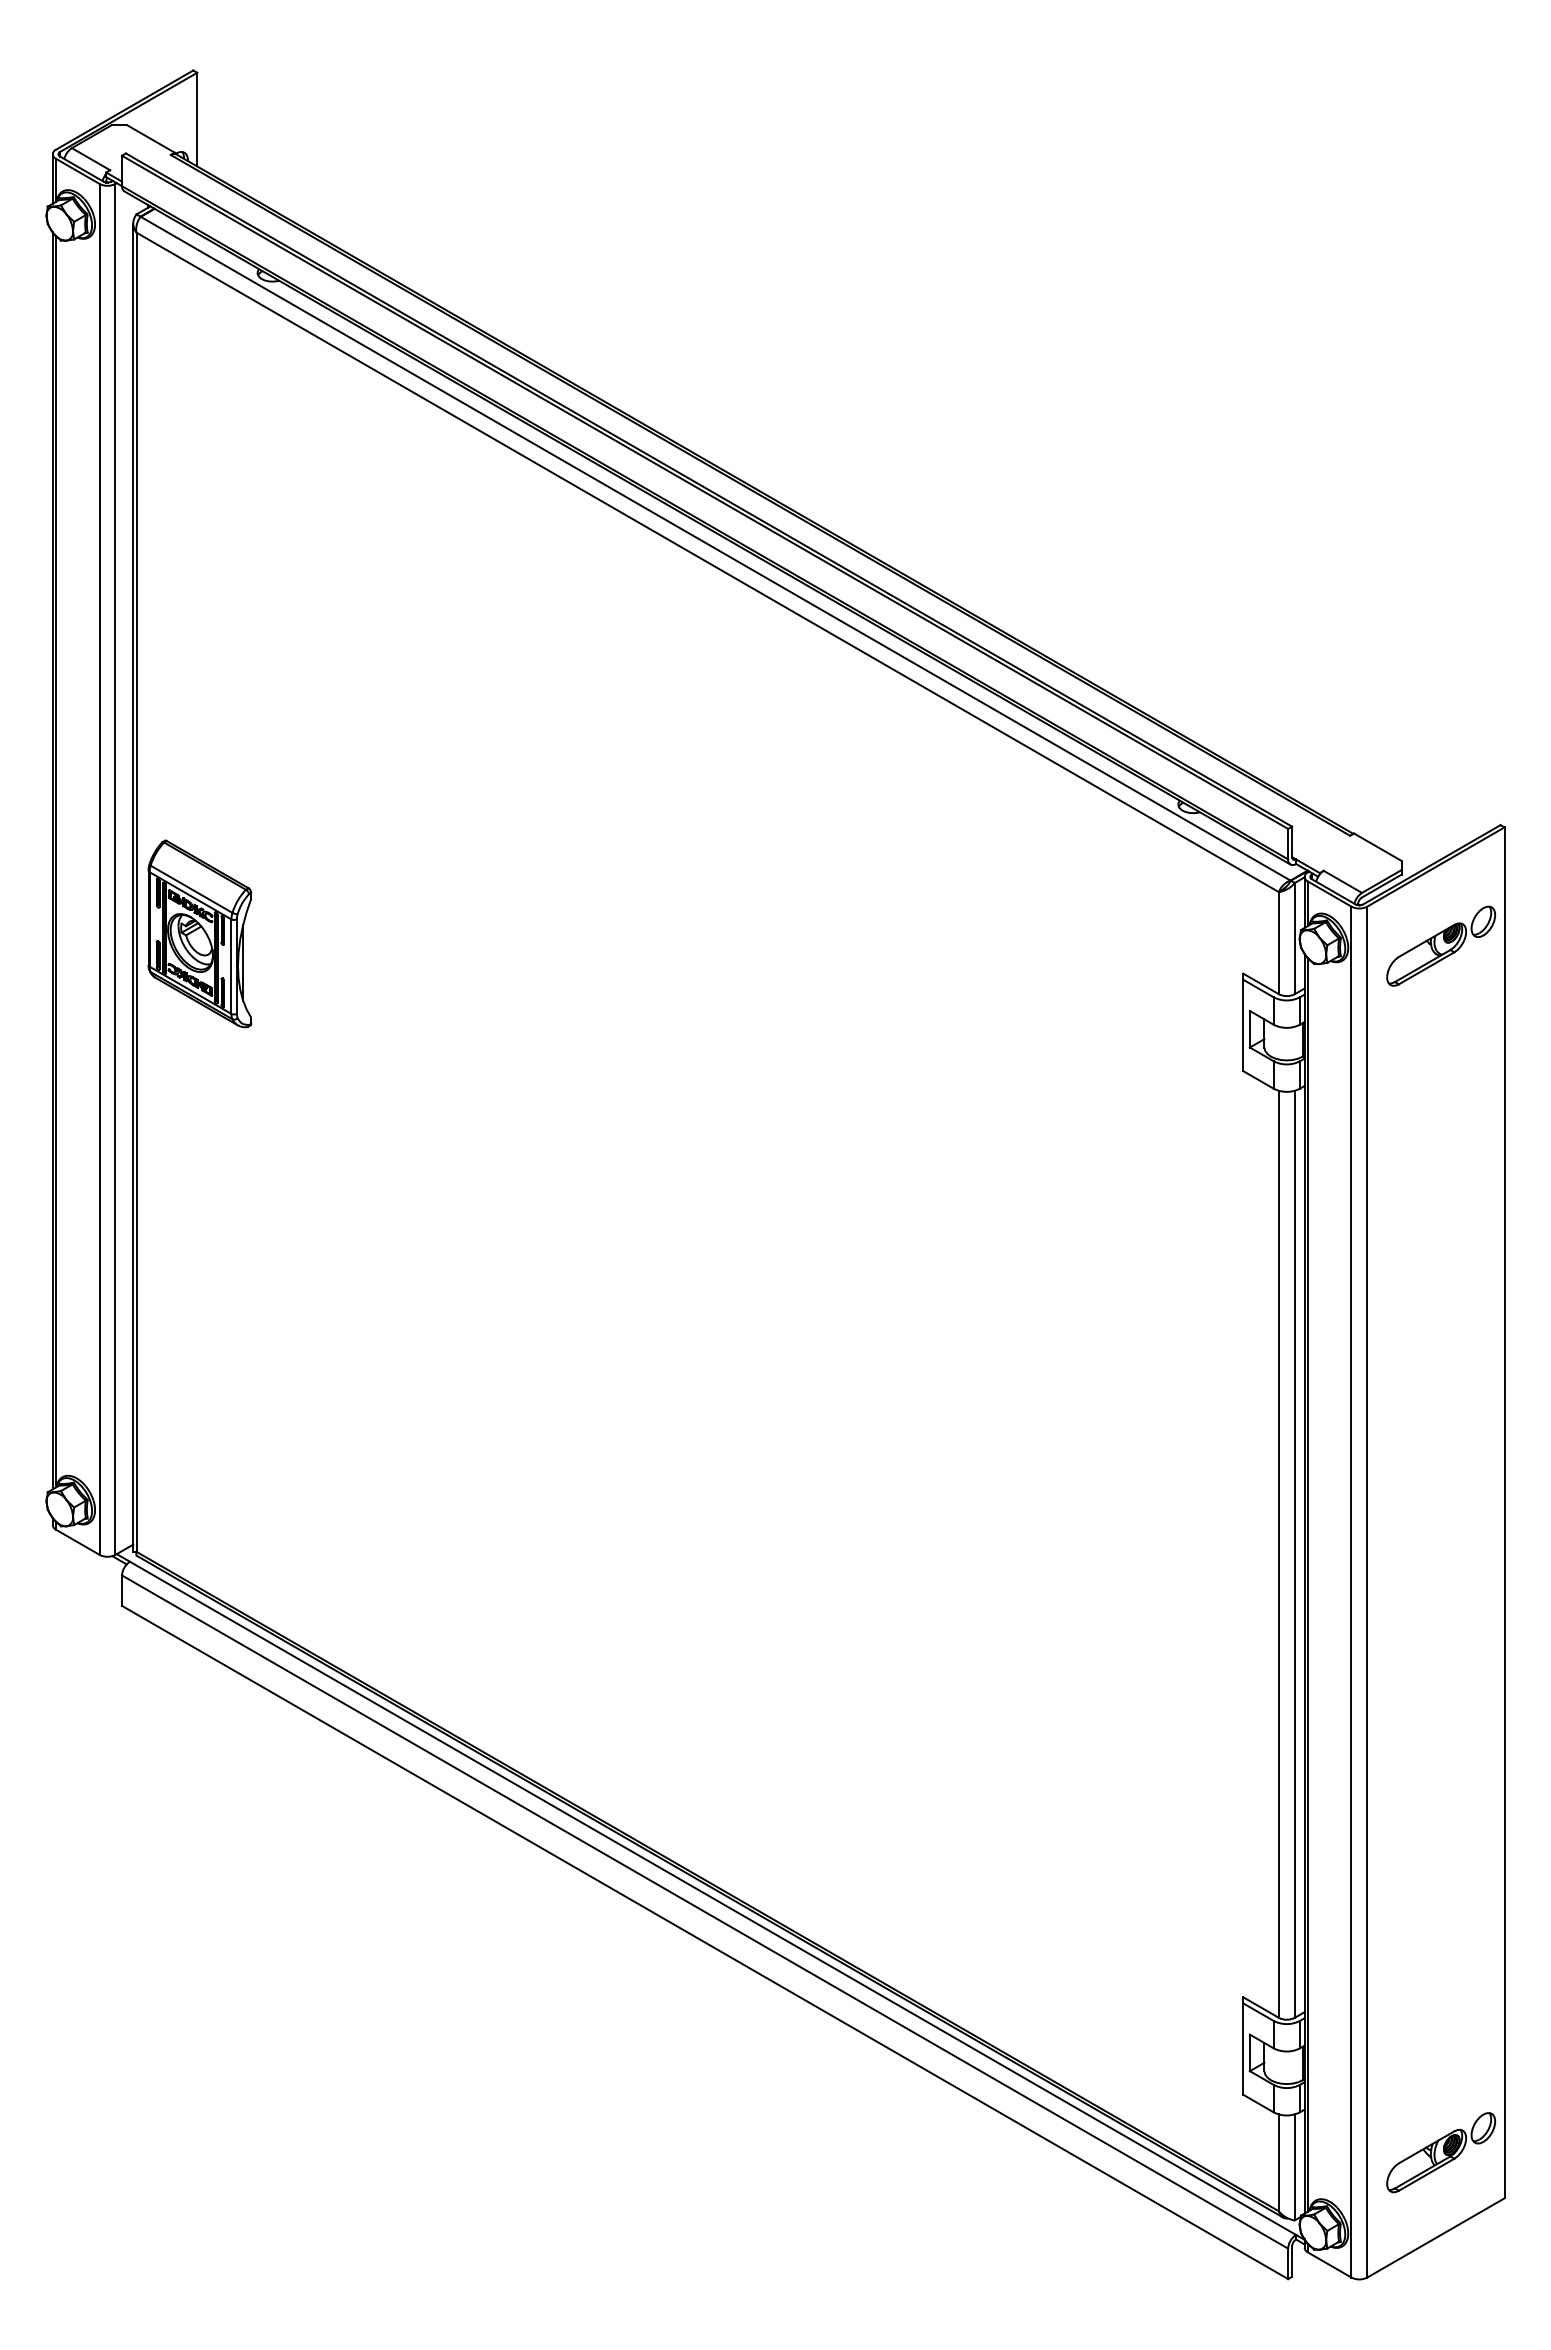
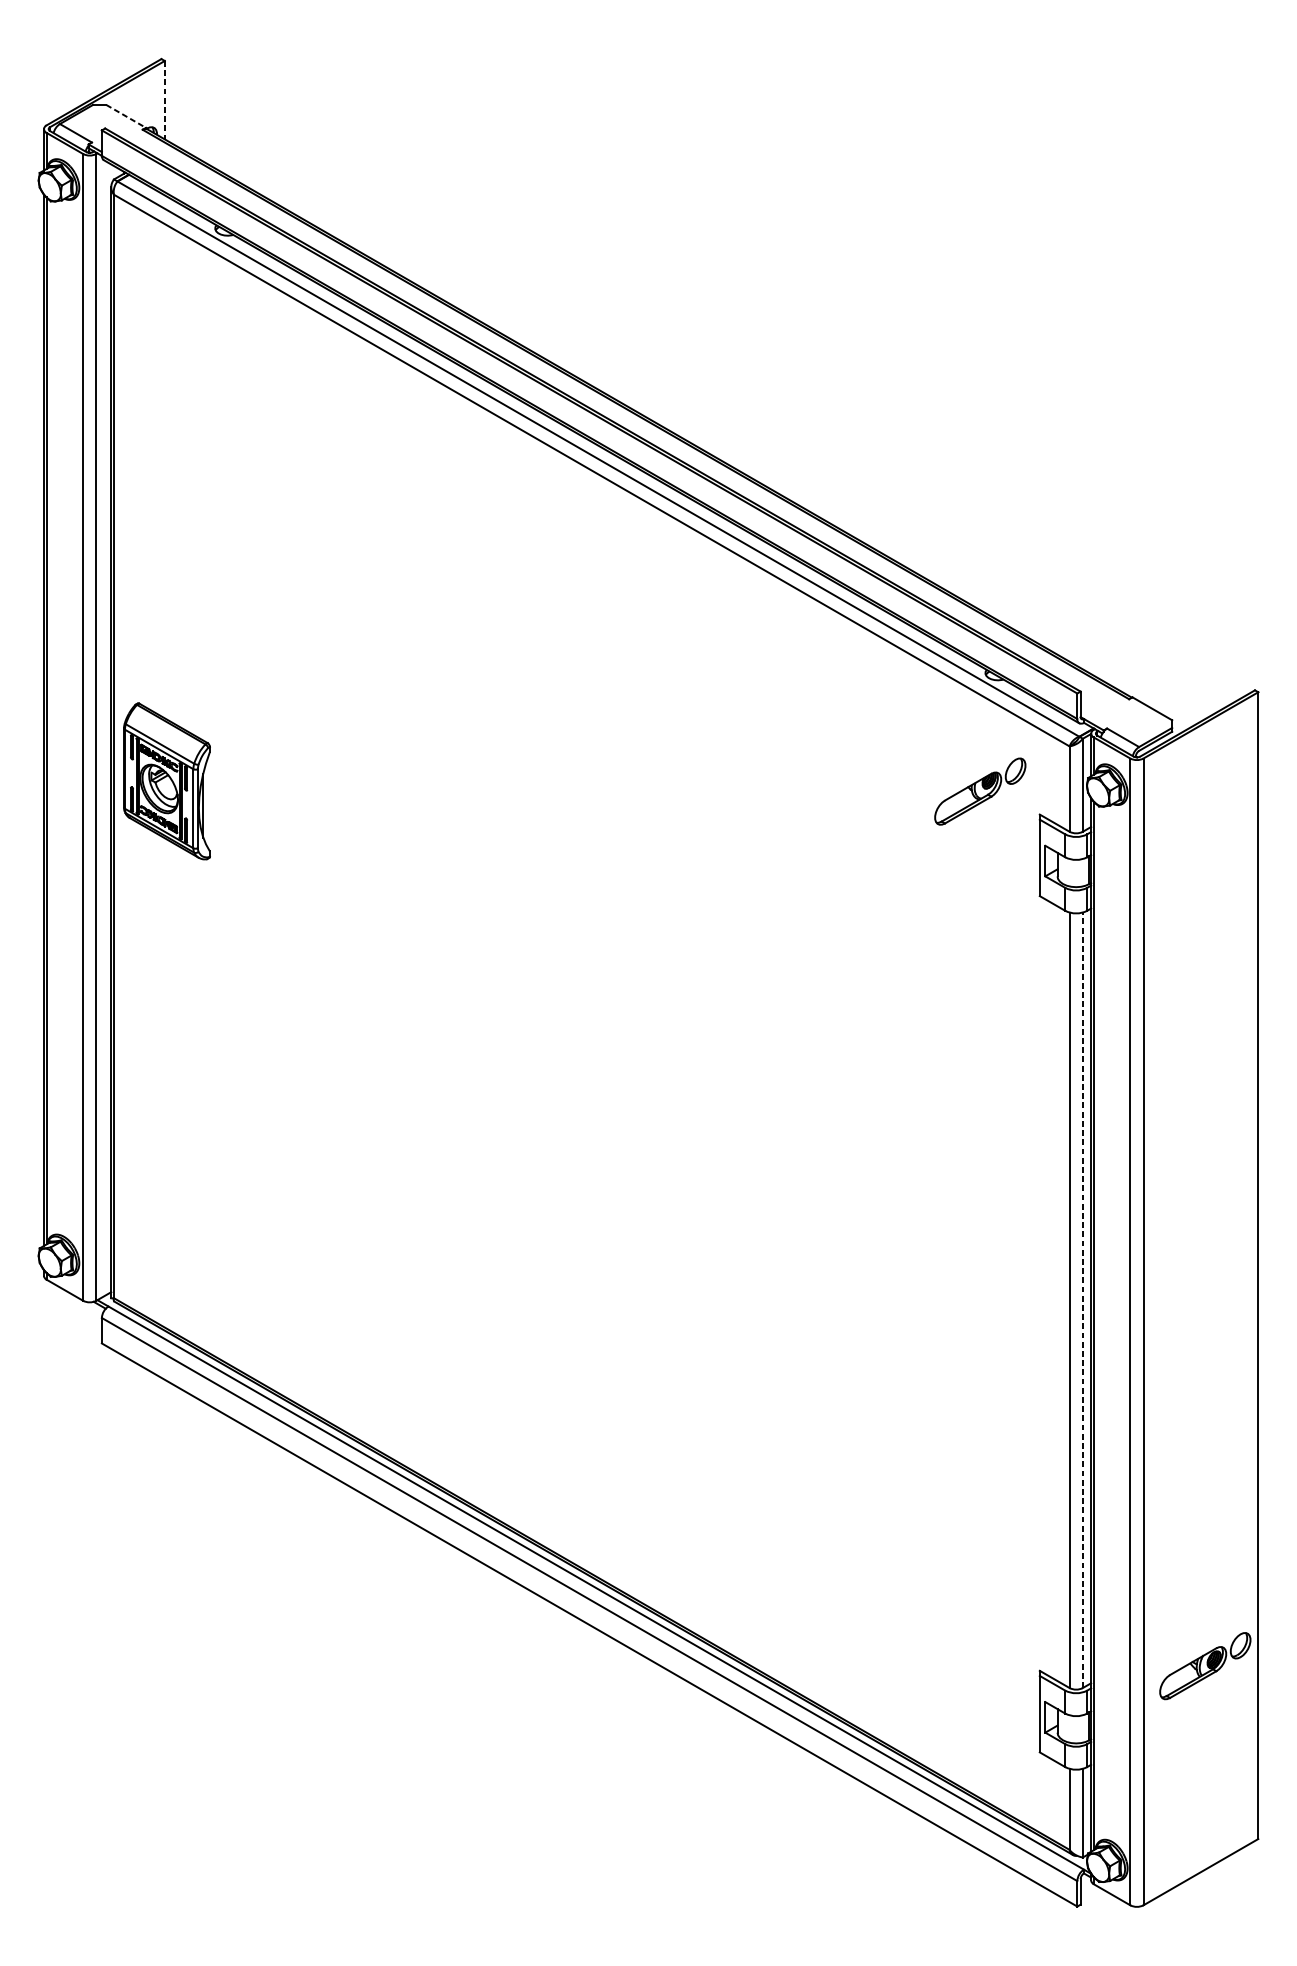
line: (197, 119) -> (165, 100), solid -> dashed
line: (151, 139) -> (126, 116), solid -> dashed
part: (1440, 945) -> (979, 791), moved
line: (1294, 1554) -> (1082, 1300), solid -> dashed
part: (1440, 2152) -> (1204, 1666), moved

